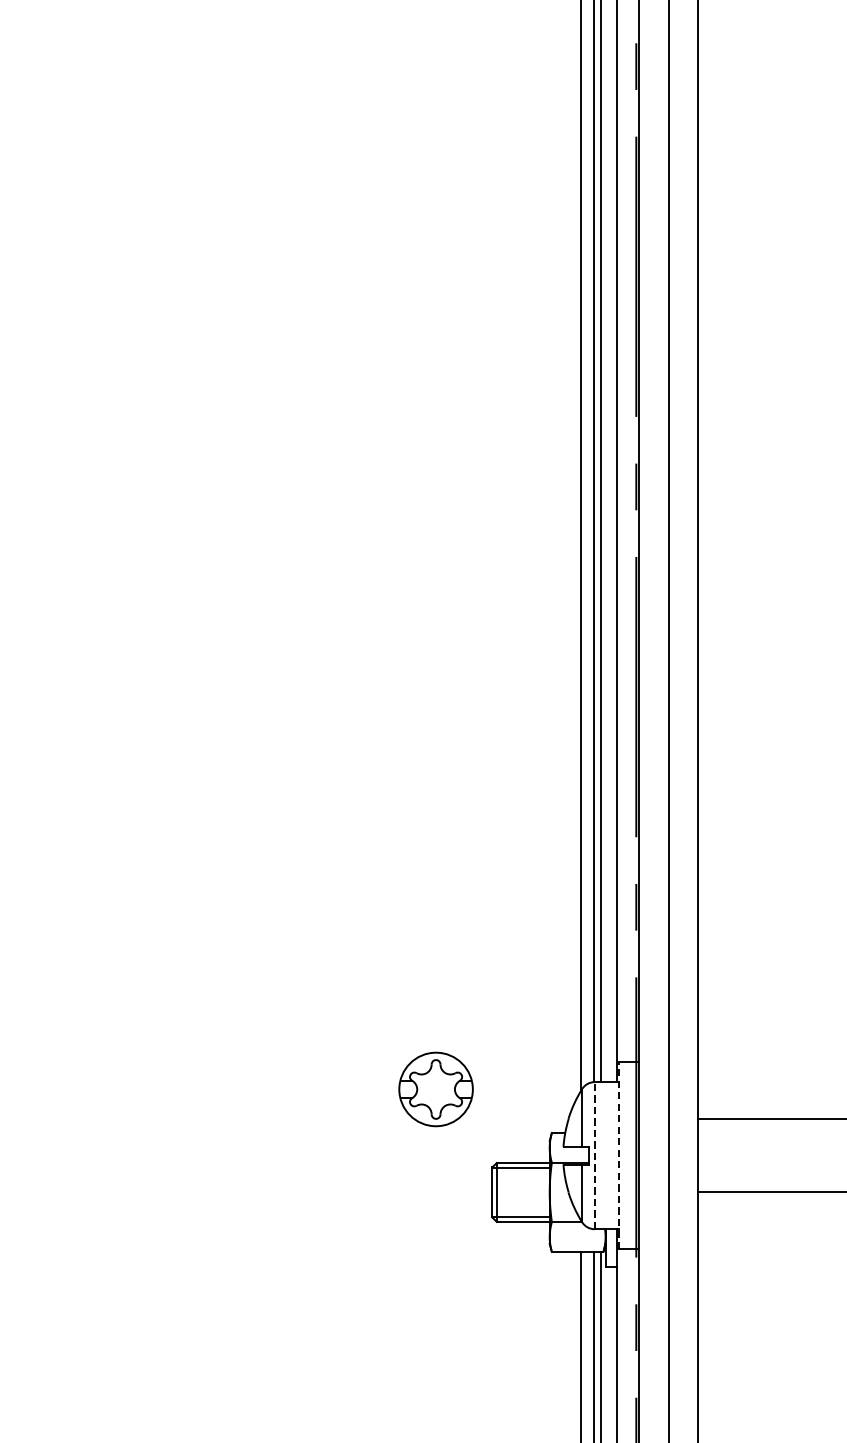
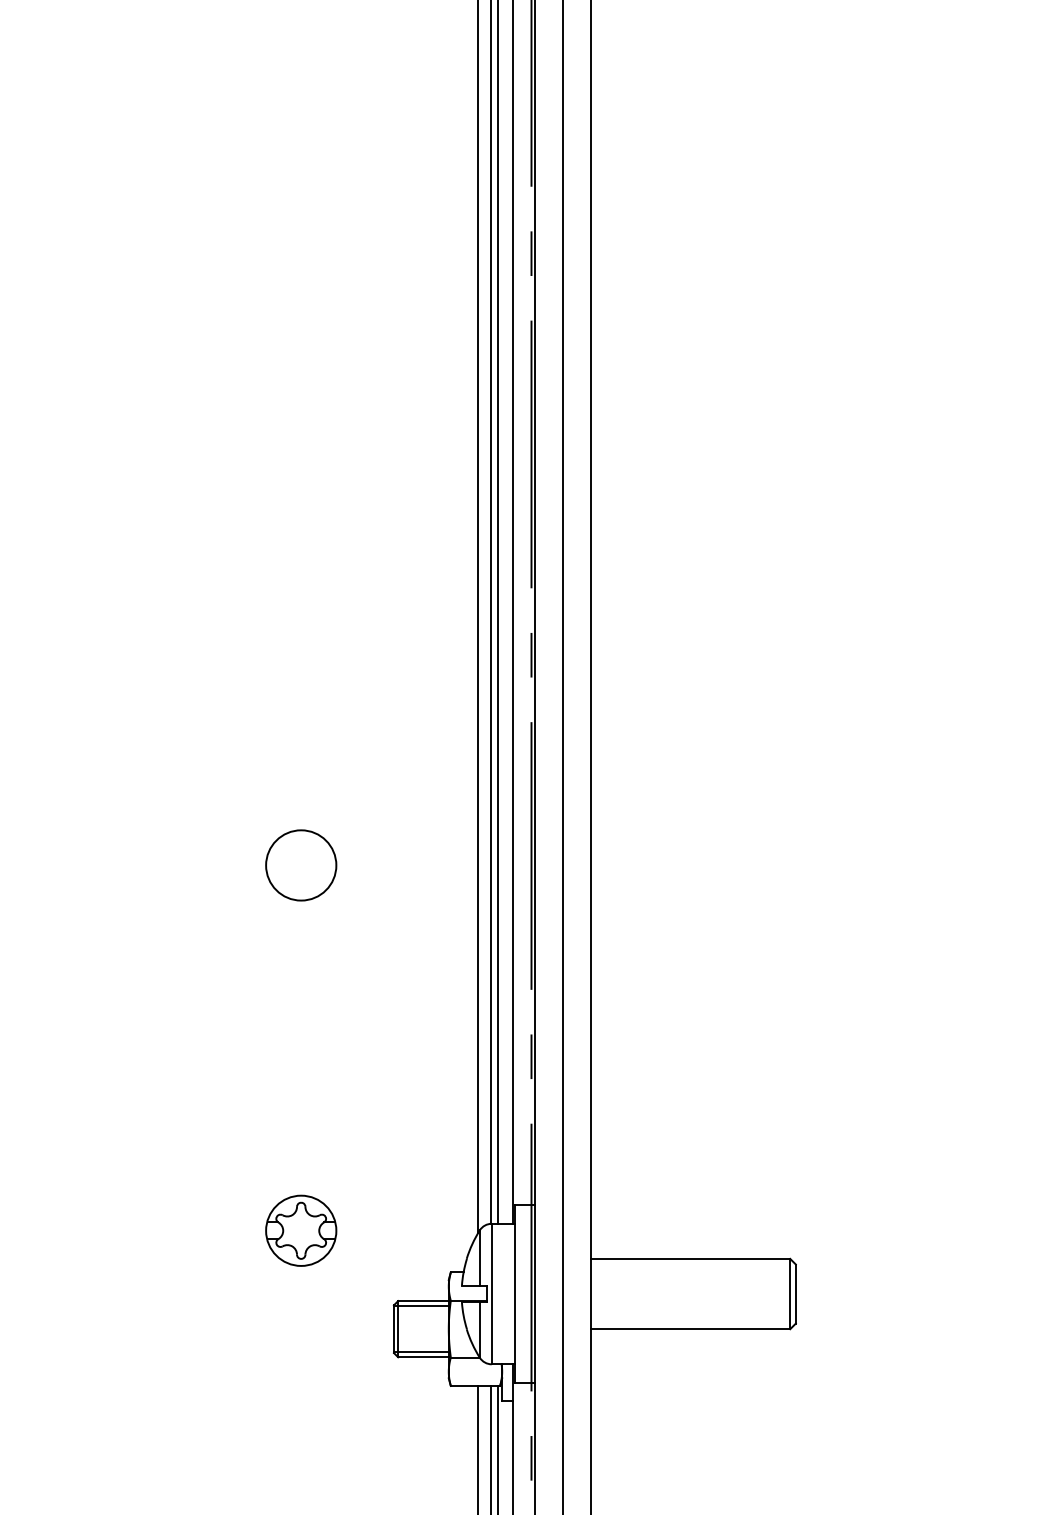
circle: (395, 707) -> (301, 865), added
part: (436, 1089) -> (301, 1230), moved
line: (594, 1155) -> (491, 1293), dashed -> solid
line: (618, 1155) -> (514, 1293), dashed -> solid

